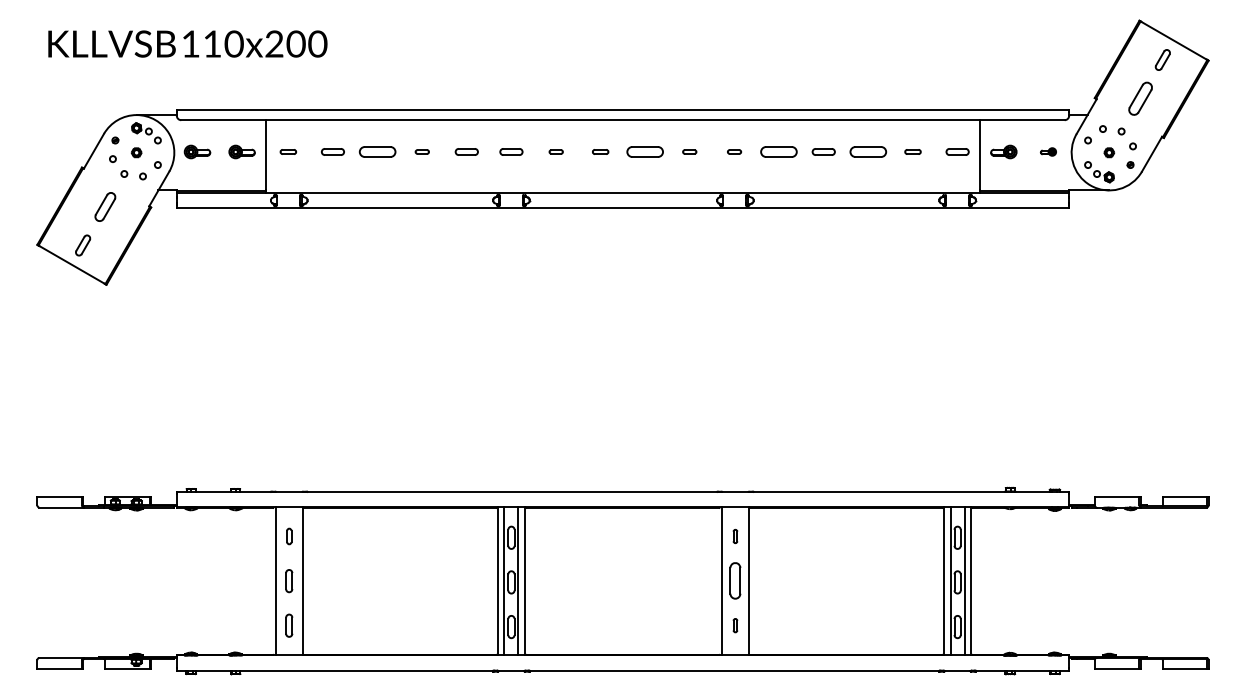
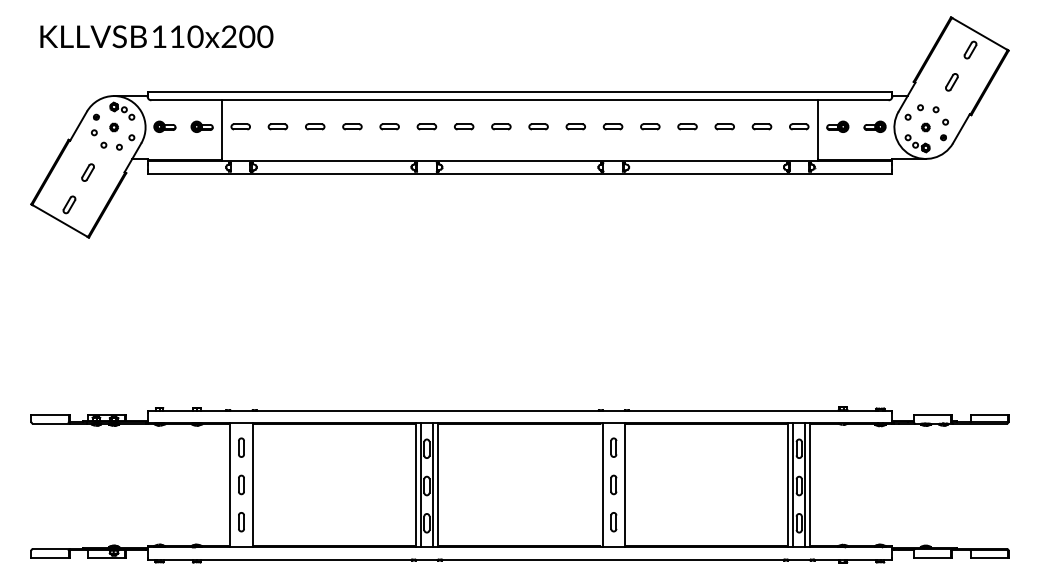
part: (1140, 98) -> (951, 82), size x0.62
part: (288, 151) -> (240, 126), size x1.43
part: (377, 151) -> (315, 126), size x0.62
part: (422, 151) -> (352, 126), size x1.67
part: (556, 151) -> (464, 126), size x1.67
part: (600, 151) -> (501, 126), size x1.43
part: (645, 151) -> (538, 126), size x0.62
part: (689, 151) -> (575, 126), size x1.67
part: (734, 151) -> (613, 126), size x1.67
part: (779, 151) -> (650, 126), size x0.62
part: (868, 151) -> (724, 126), size x0.62
part: (912, 151) -> (761, 126), size x1.43
part: (1048, 151) -> (875, 126), size x1.67
part: (105, 206) -> (88, 172), size x0.71
part: (289, 536) -> (241, 447), size x1.43
part: (735, 536) -> (613, 447), size x1.67
part: (735, 581) -> (613, 485), size x0.62
part: (735, 625) -> (613, 521), size x1.67

